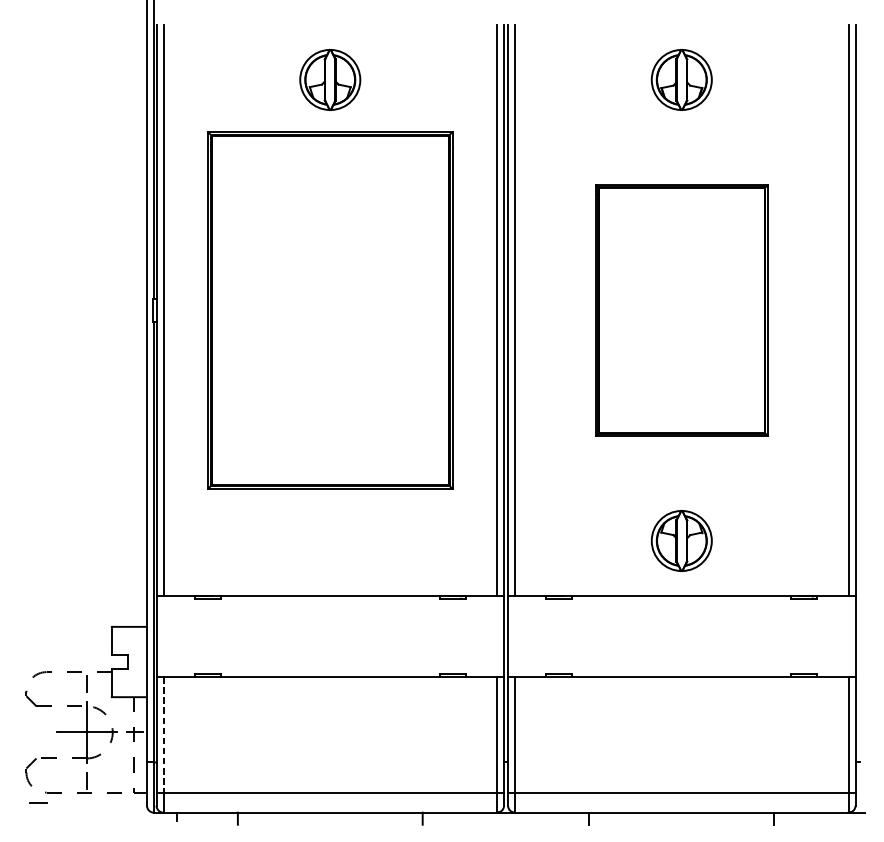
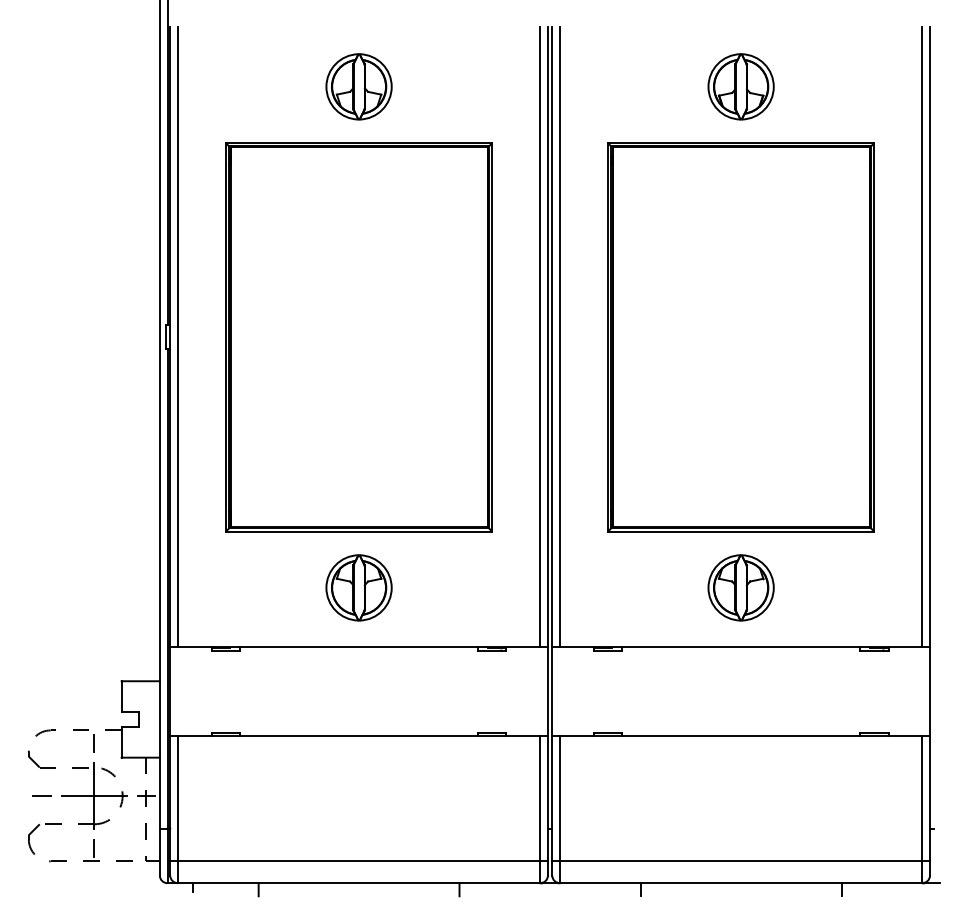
part: (681, 310) -> (740, 337), size x1.43
part: (329, 540) -> (358, 587), added
line: (163, 734) -> (177, 798), dashed -> solid
line: (38, 802) -> (41, 795), moved

